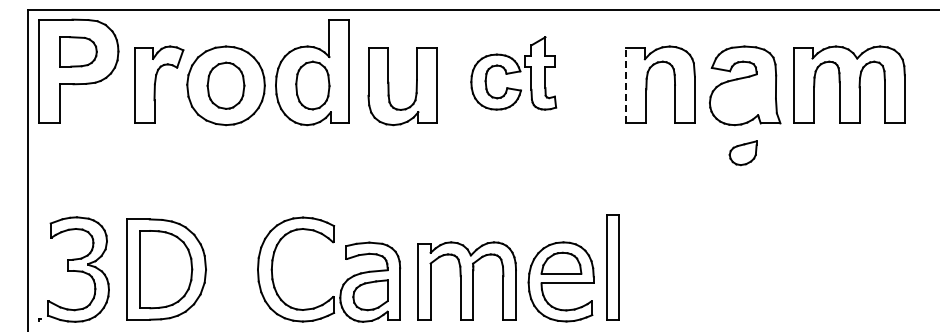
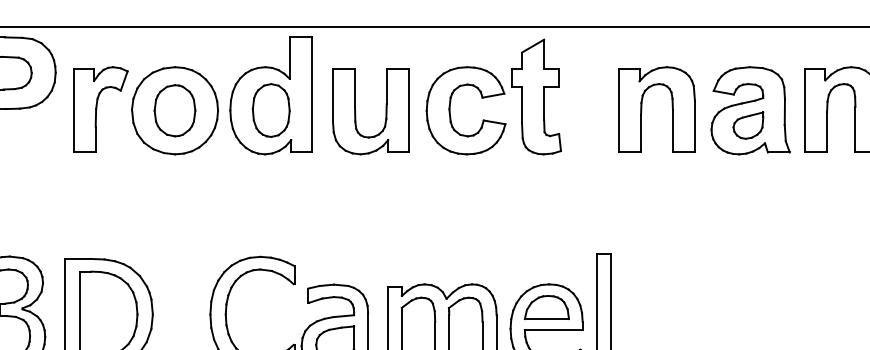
part: (513, 73) -> (493, 97), size x1.43
line: (626, 85) -> (619, 110), dashed -> solid
part: (742, 153) -> (747, 125), moved

